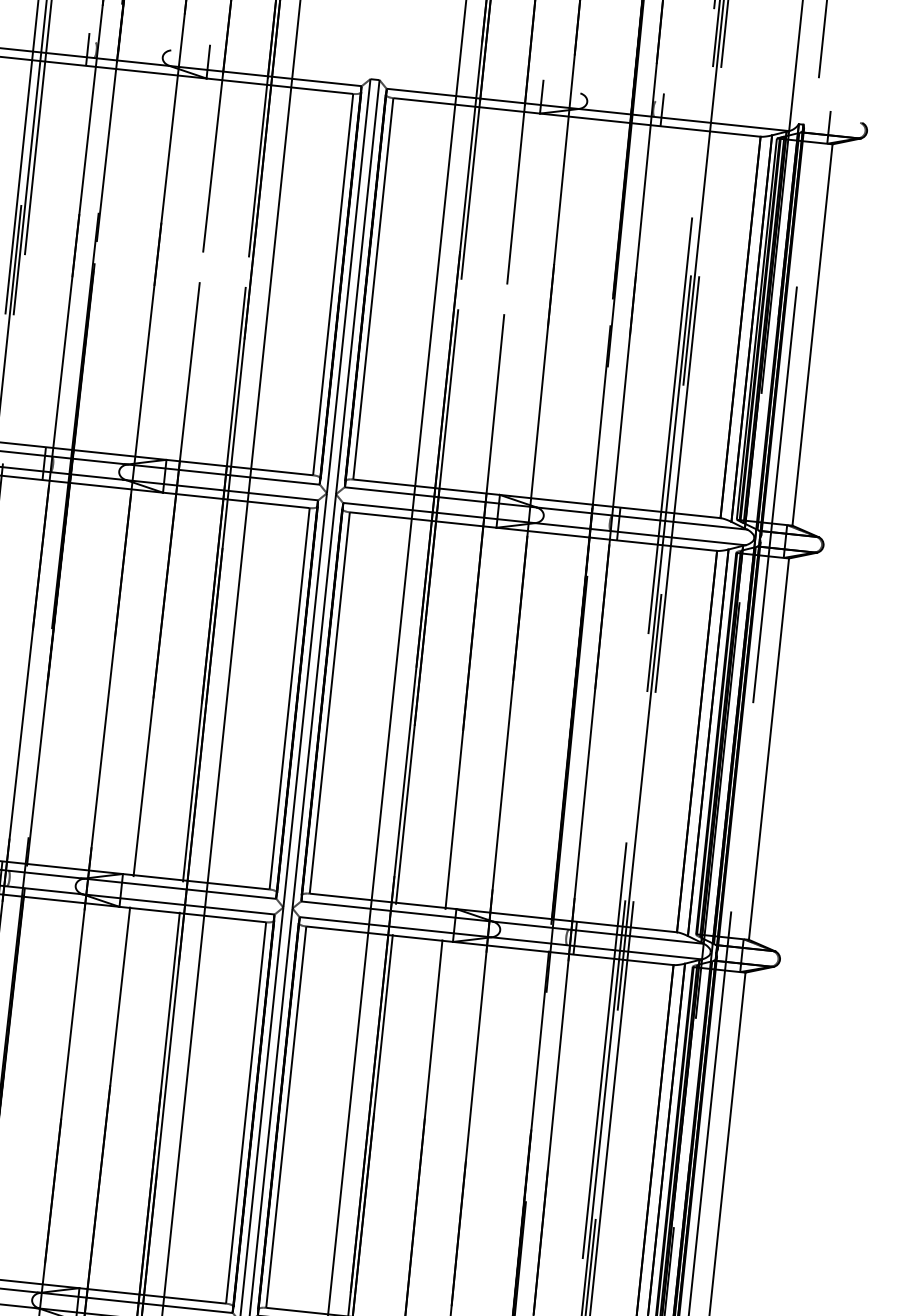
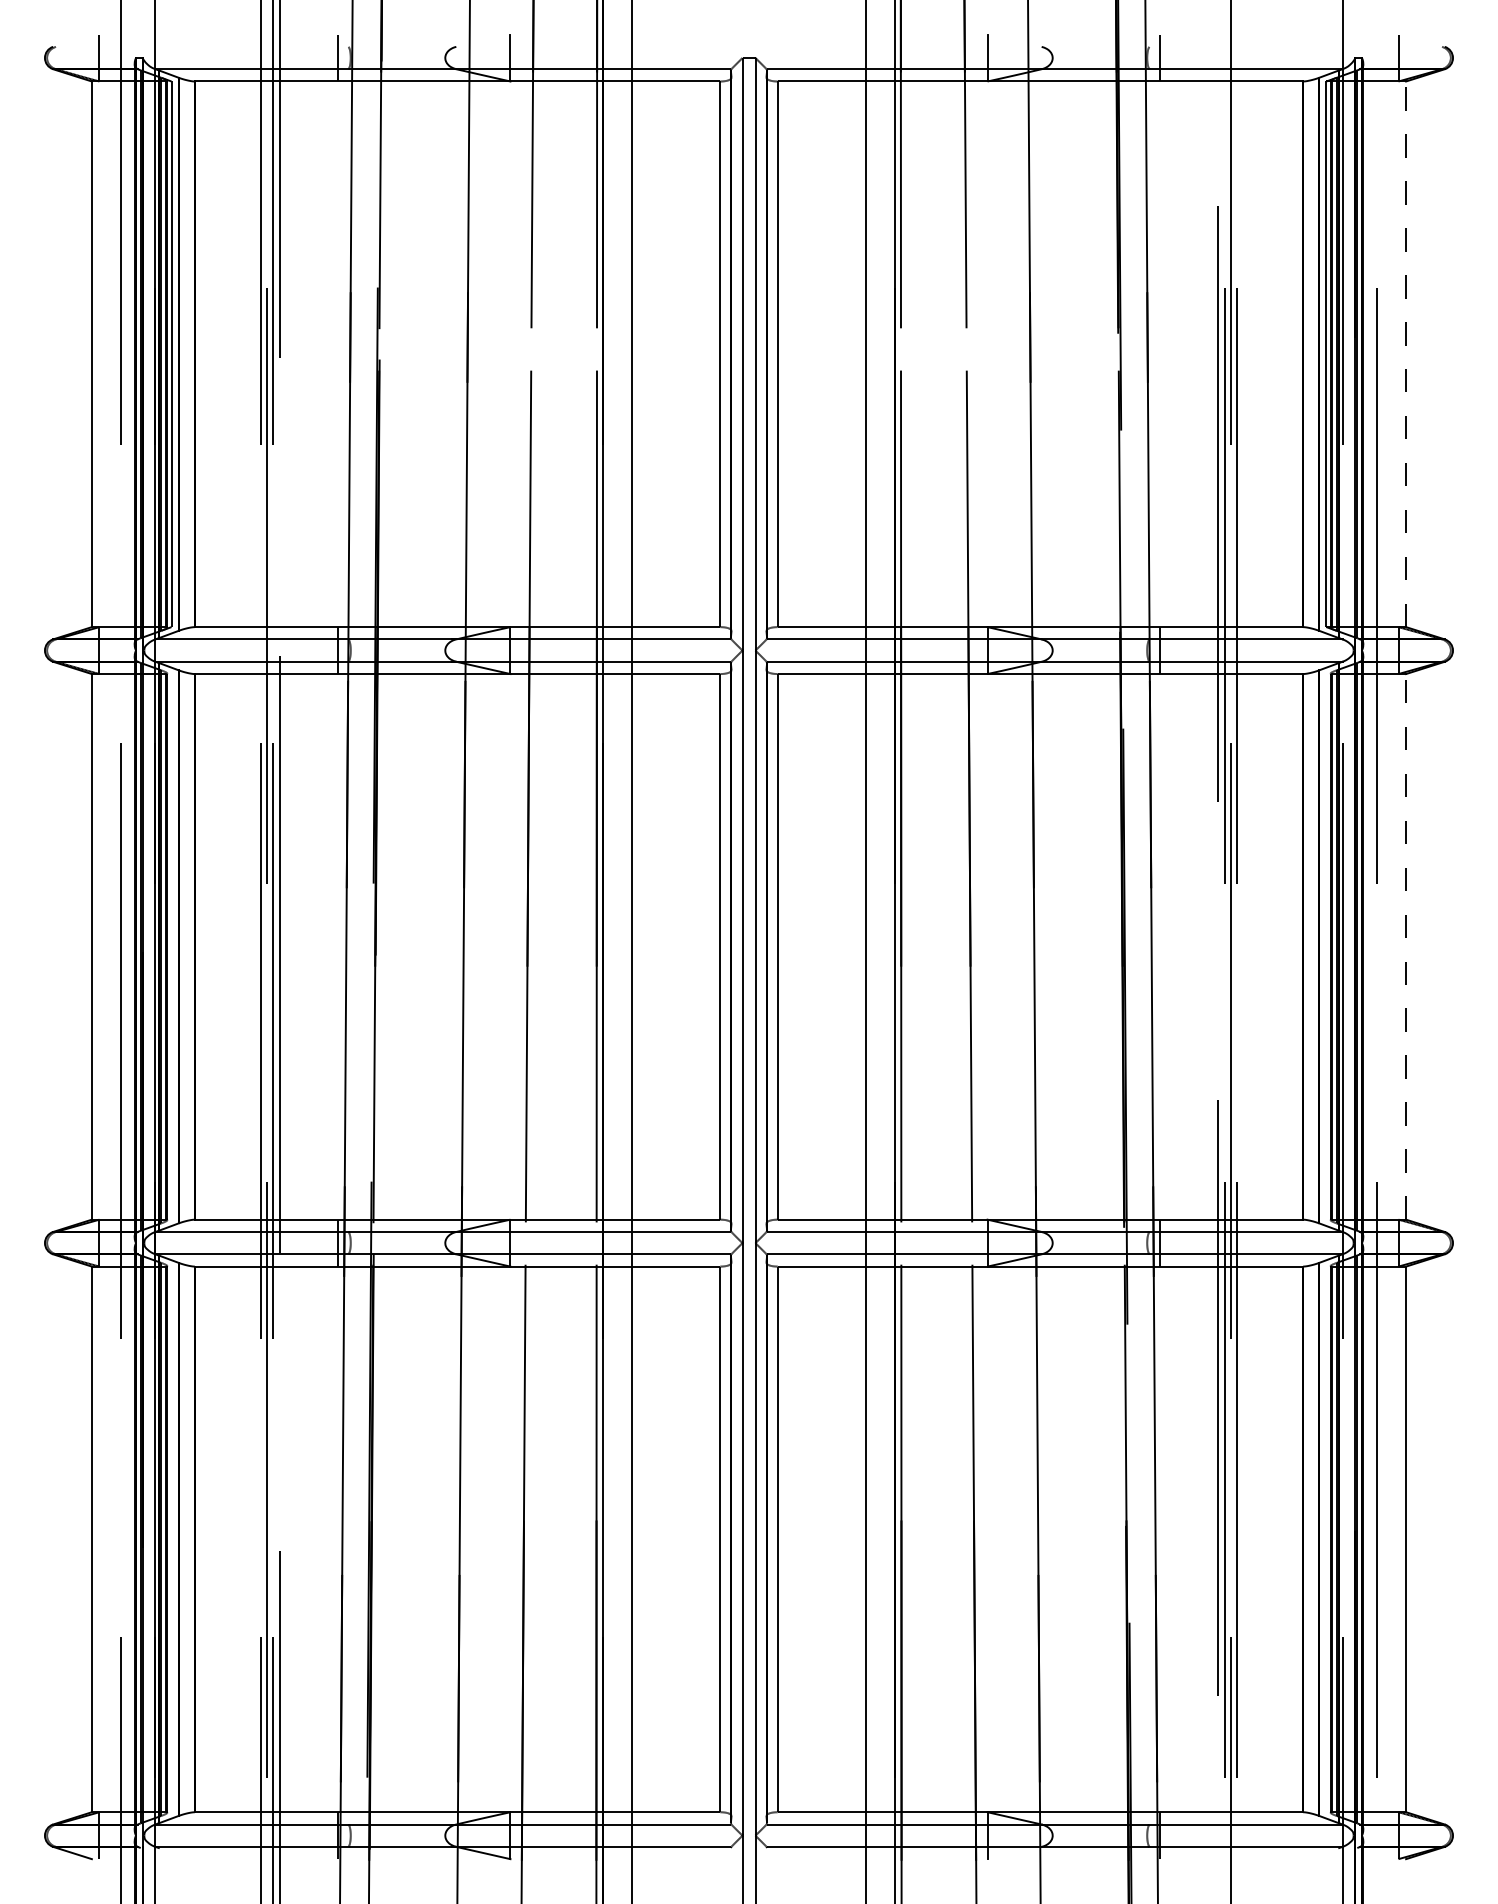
line: (812, 335) -> (1406, 354), solid -> dashed
line: (769, 748) -> (1406, 946), solid -> dashed

